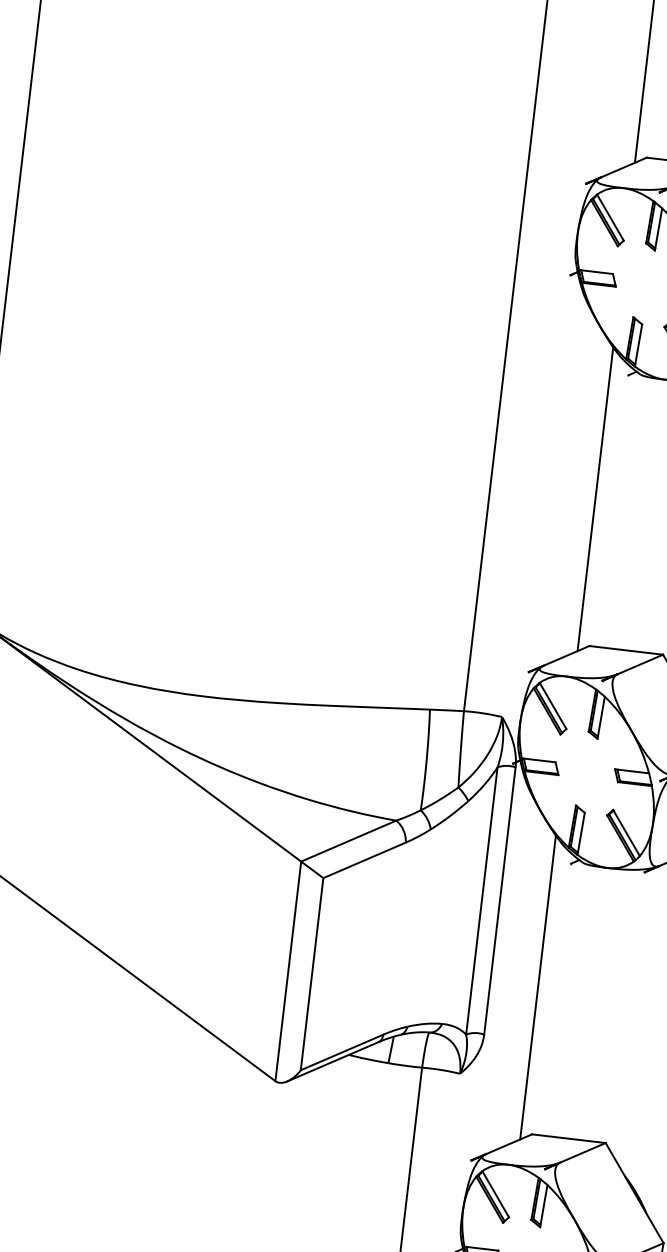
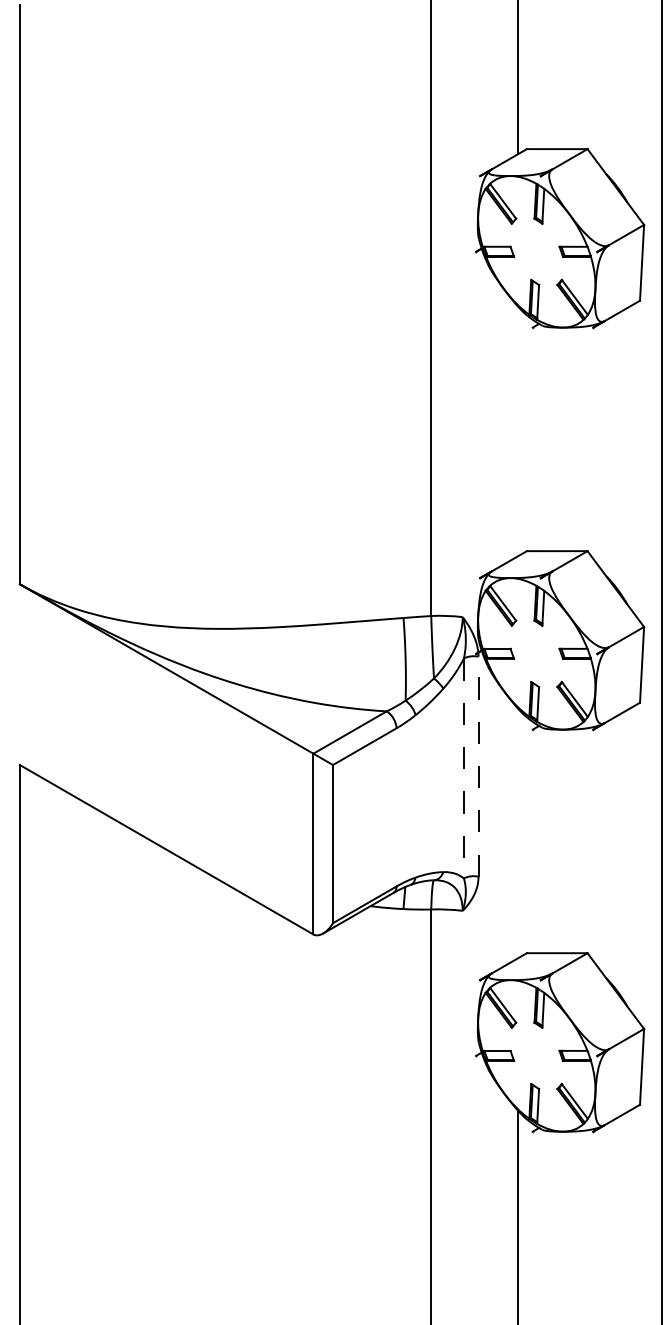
line: (595, 499) -> (517, 431), removed
line: (481, 900) -> (463, 768), solid -> dashed
line: (499, 900) -> (478, 766), solid -> dashed
line: (537, 987) -> (517, 833), removed

